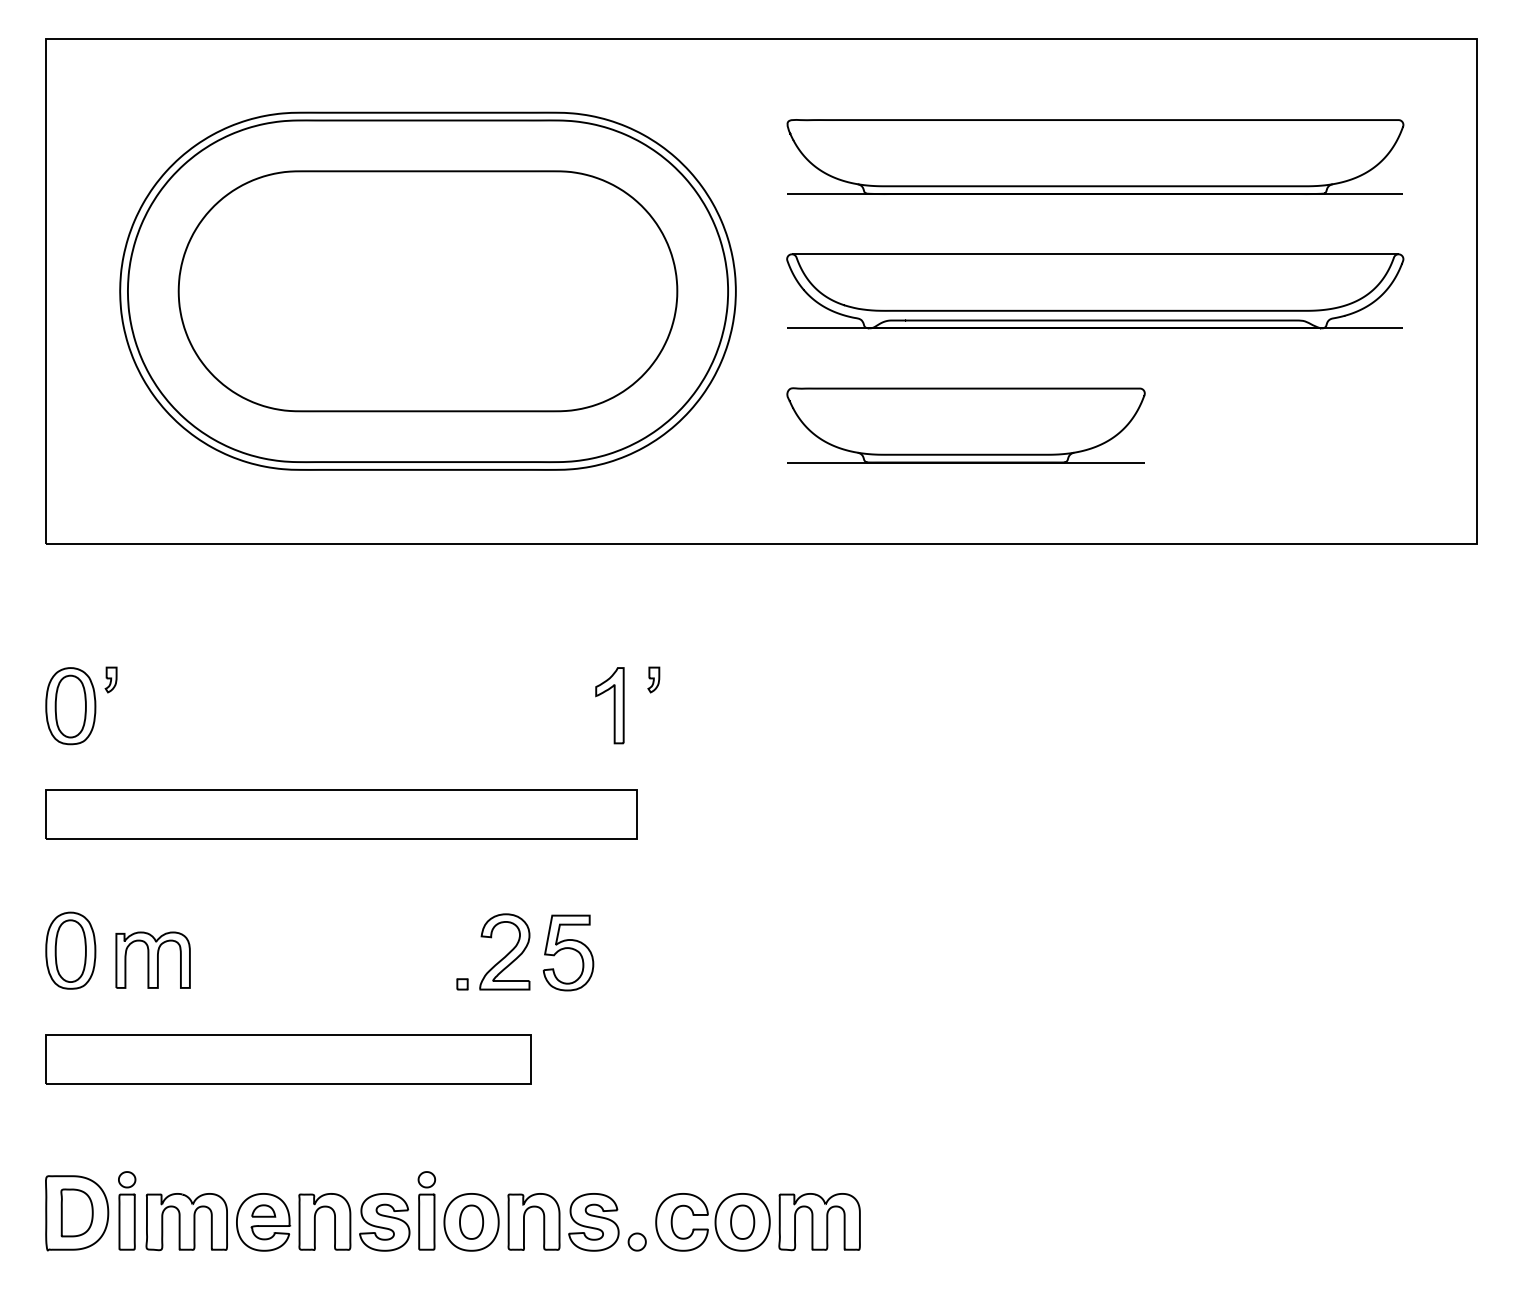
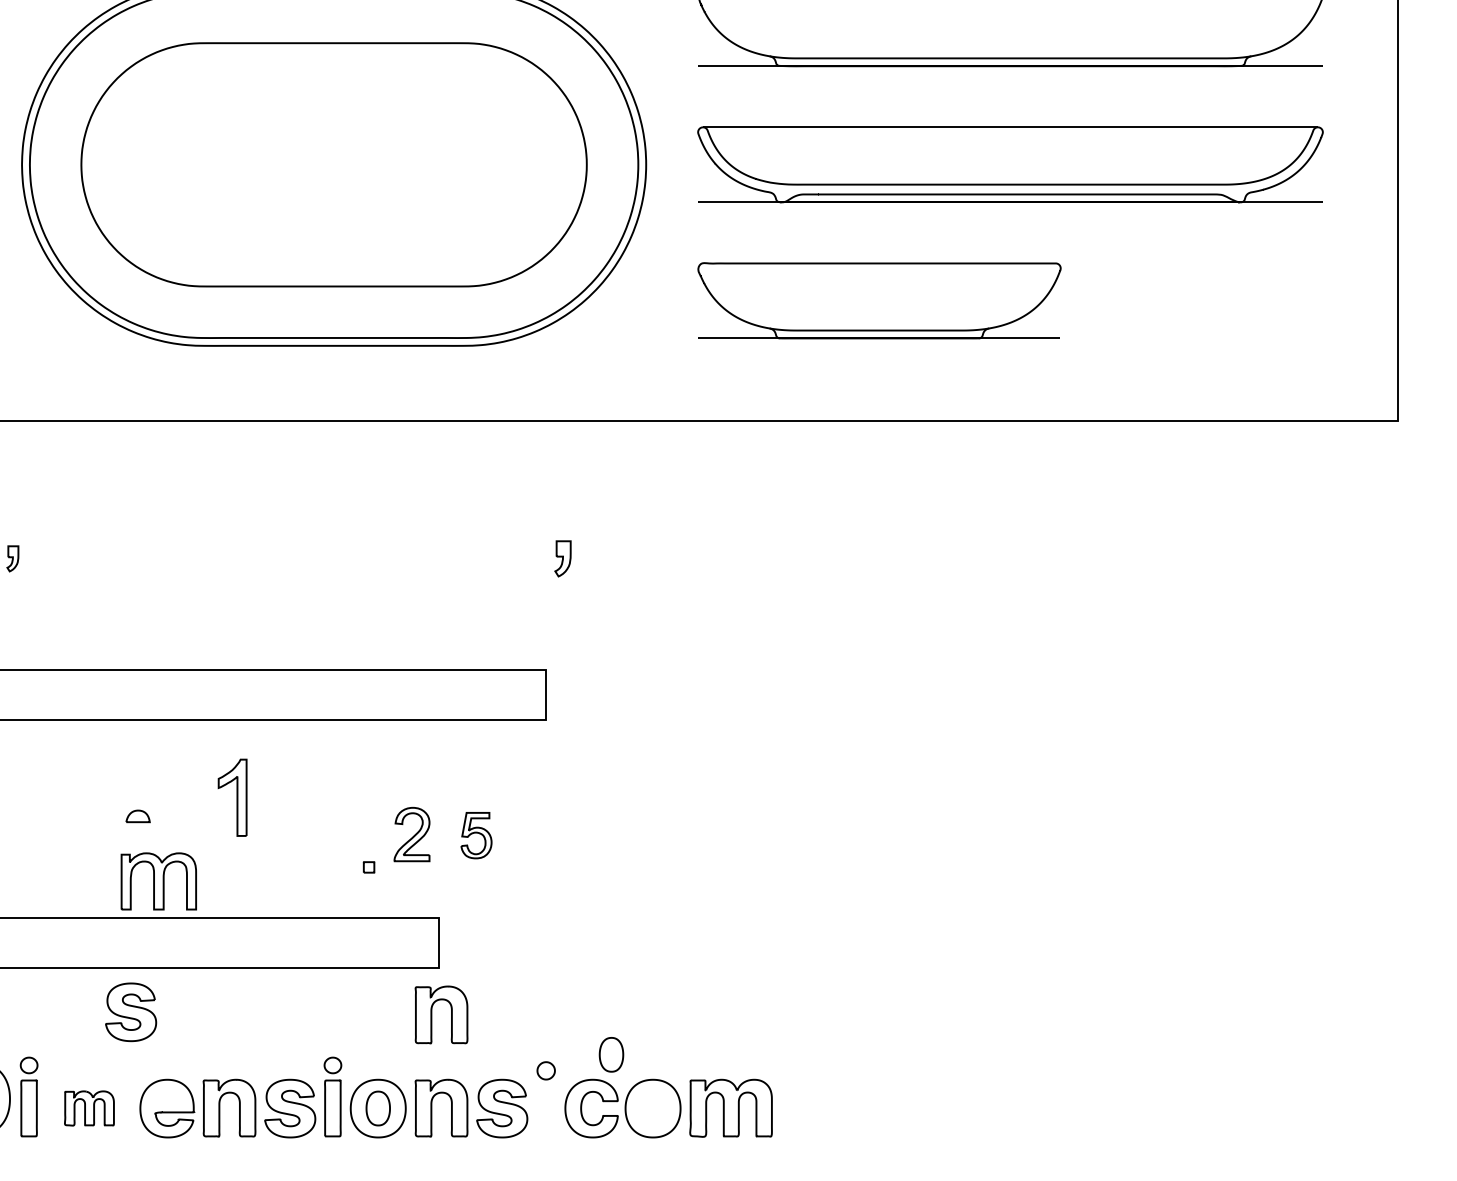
part: (653, 679) -> (562, 558), size x1.4
part: (609, 705) -> (232, 797), moved
part: (504, 951) -> (411, 834), size x0.7
part: (568, 952) -> (476, 835), size x0.6
part: (152, 959) -> (158, 880), moved
part: (227, 1127) -> (130, 1012), added
part: (524, 1129) -> (431, 1014), added
part: (263, 1210) -> (137, 815), moved
part: (742, 1221) -> (611, 1054), moved
part: (186, 1222) -> (89, 1108), size x0.6
part: (636, 1241) -> (545, 1070), moved

